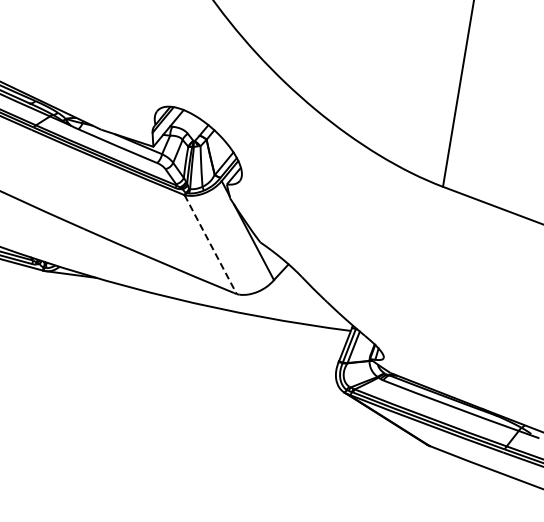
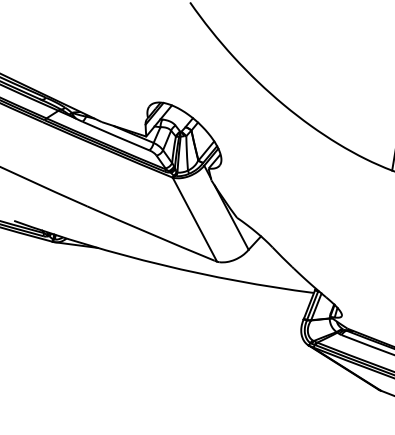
line: (210, 244) -> (194, 219), dashed -> solid

